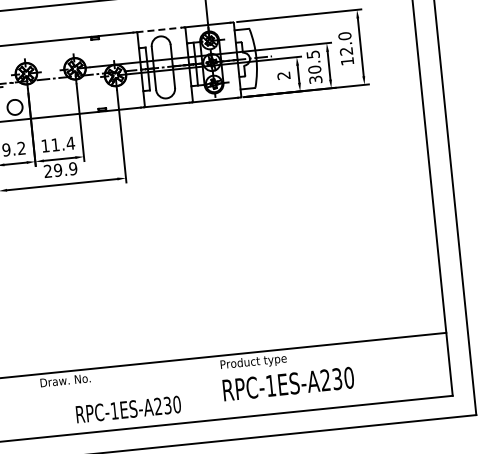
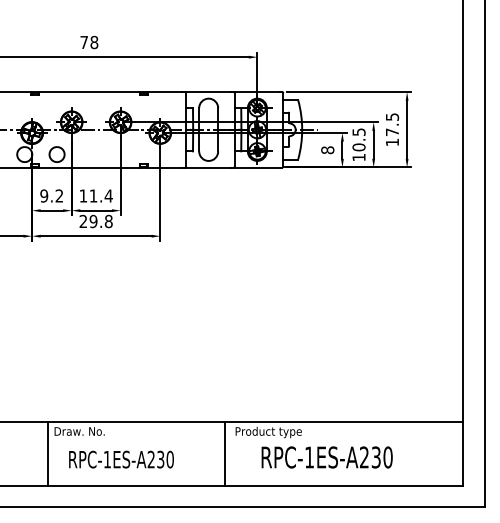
line: (159, 30) -> (208, 92), dashed -> solid
text: (345, 43) -> (392, 124), 12.0 -> 17.5
text: (283, 76) -> (327, 150), 2 -> 8
text: (315, 79) -> (358, 157), 30.5 -> 10.5
text: (72, 168) -> (108, 221), 29.9 -> 29.8
text: (287, 384) -> (326, 457), moved
line: (212, 387) -> (225, 453), added
line: (36, 405) -> (48, 453), added
text: (128, 409) -> (121, 459), moved

